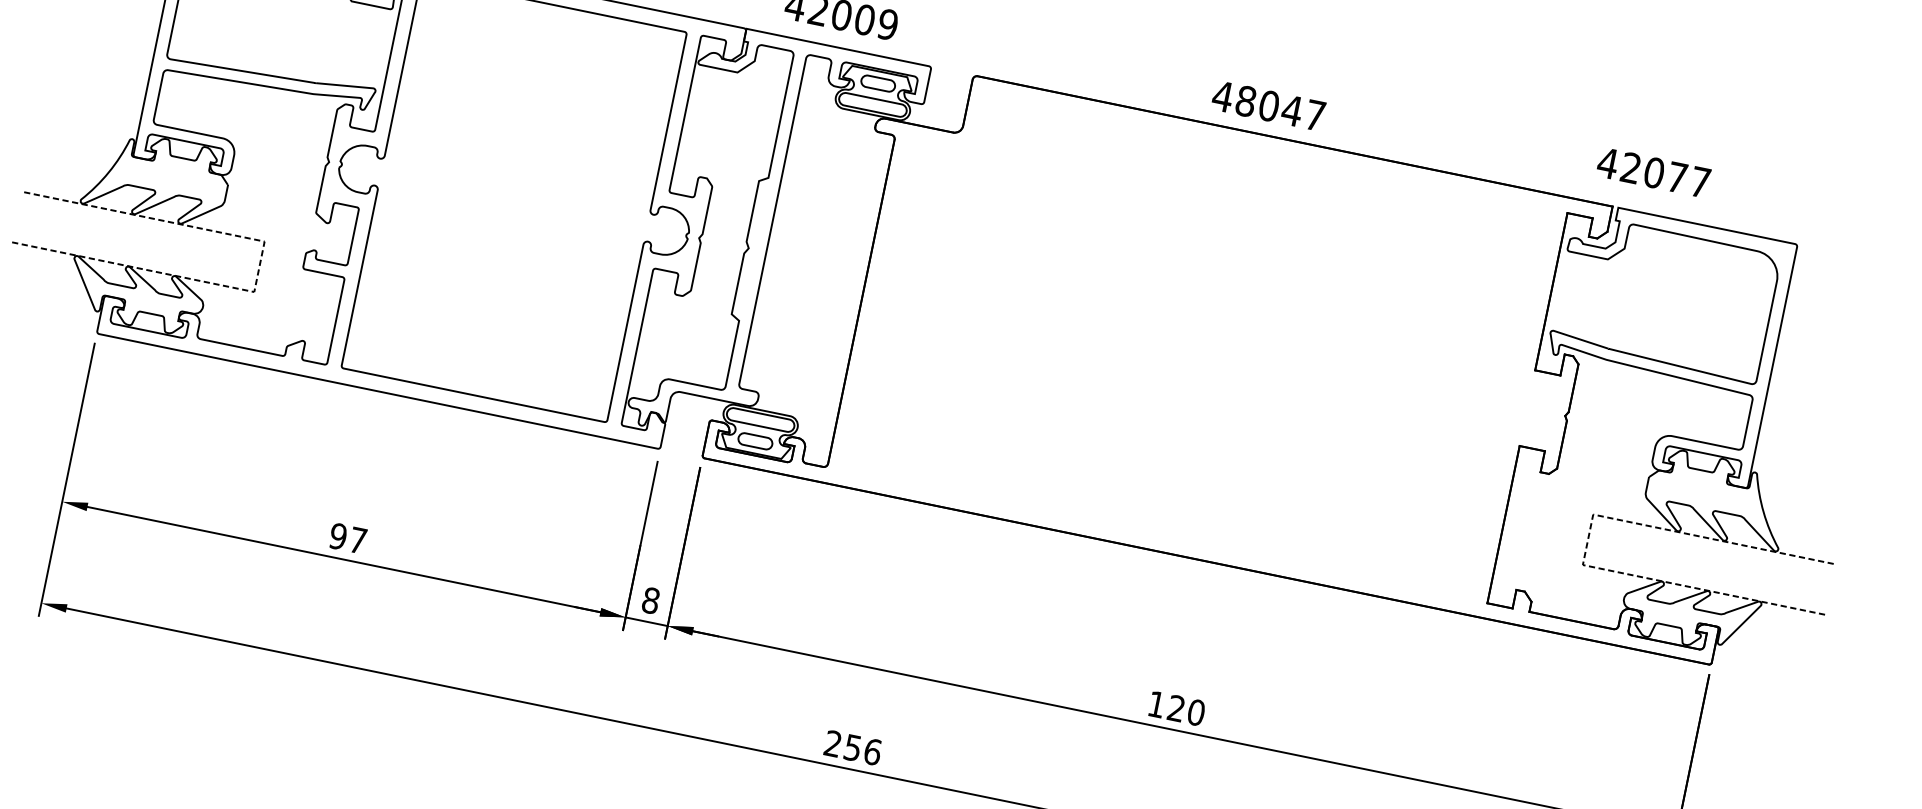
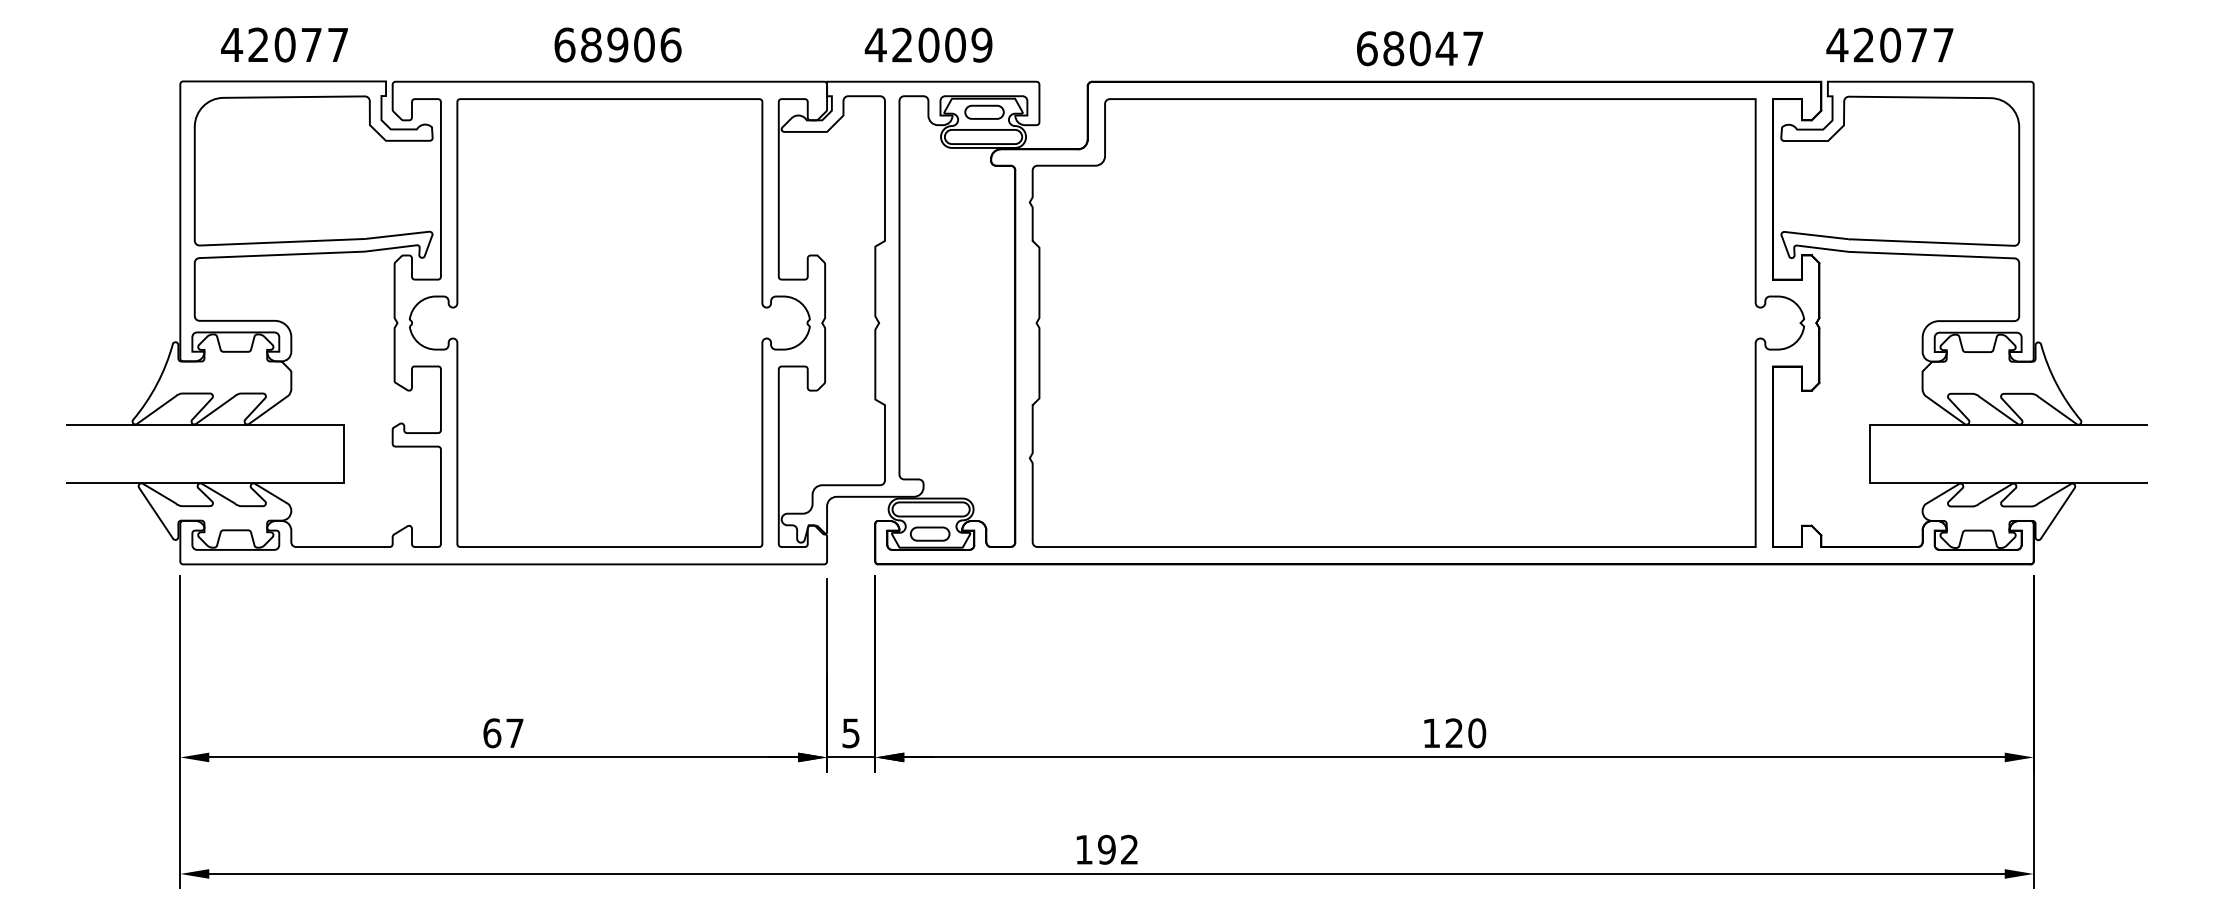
text: (1223, 96) -> (1367, 48), 48047 -> 68047
text: (1653, 172) -> (1889, 44), moved
line: (259, 267) -> (344, 454), dashed -> solid
part: (1216, 343) -> (1416, 322), added
text: (338, 536) -> (492, 733), 97 -> 67
line: (1587, 539) -> (1869, 454), dashed -> solid
text: (651, 600) -> (851, 733), 8 -> 5
text: (852, 747) -> (1106, 849), 256 -> 192

